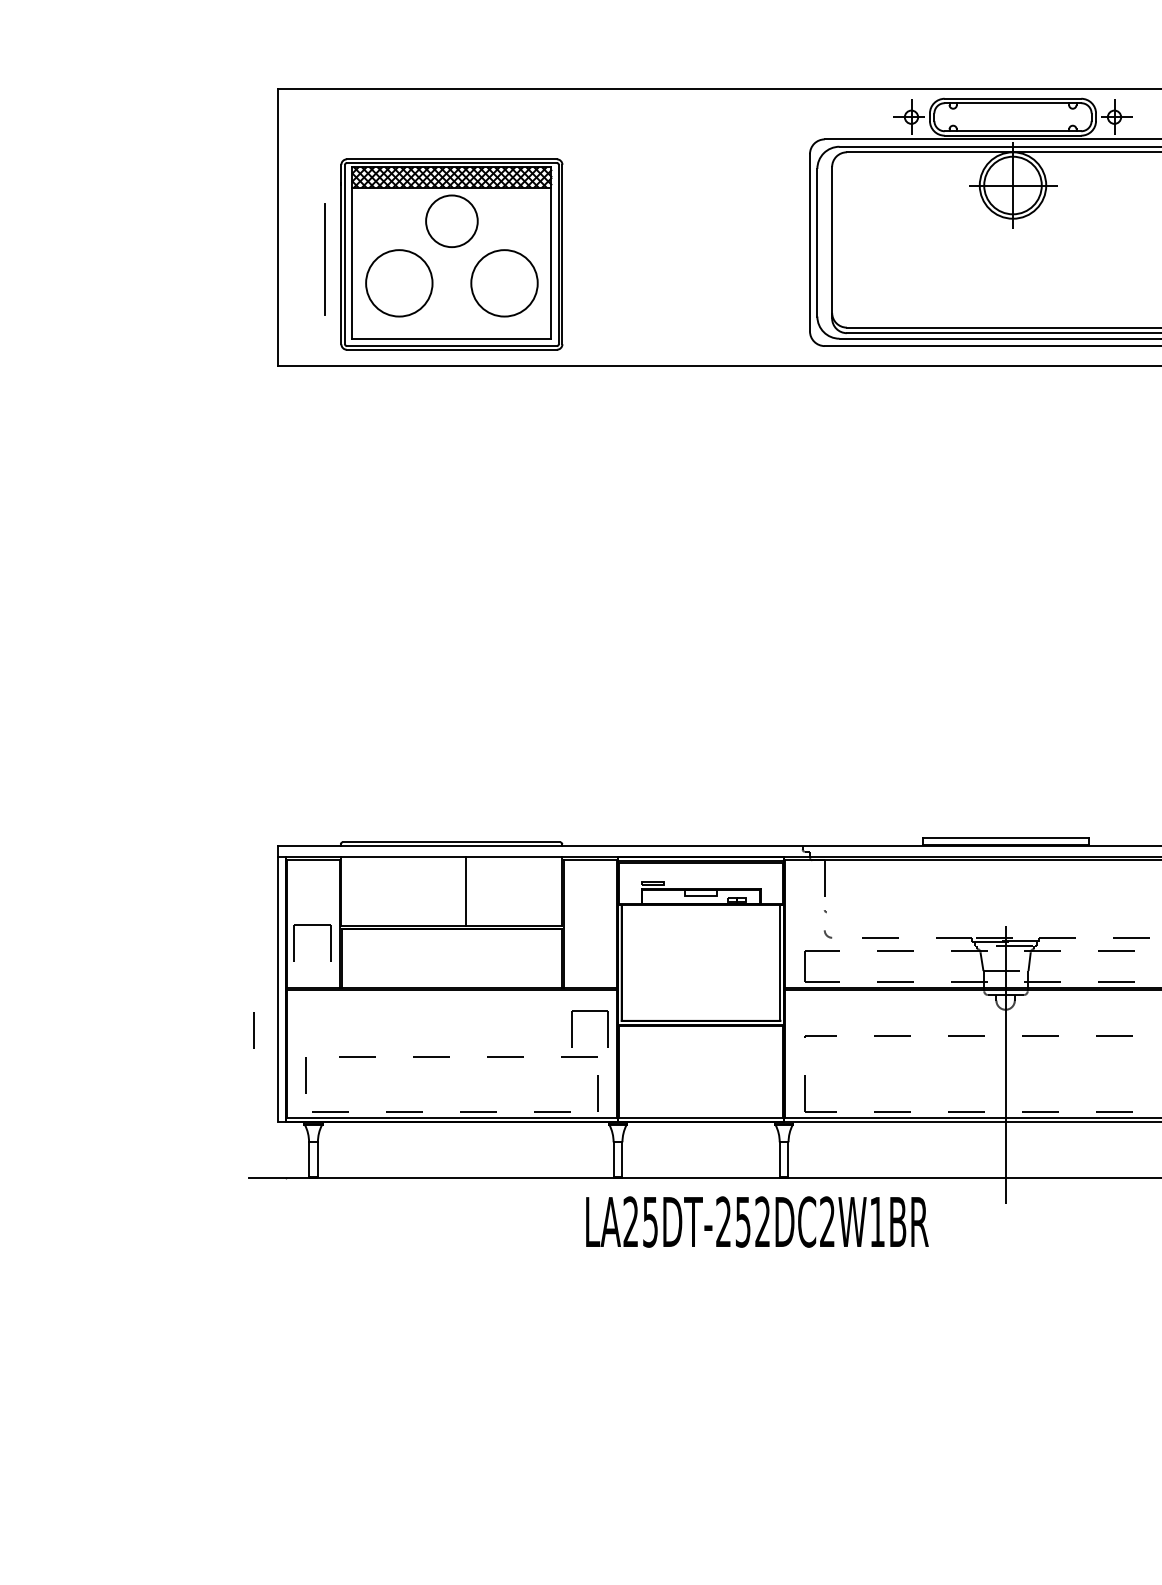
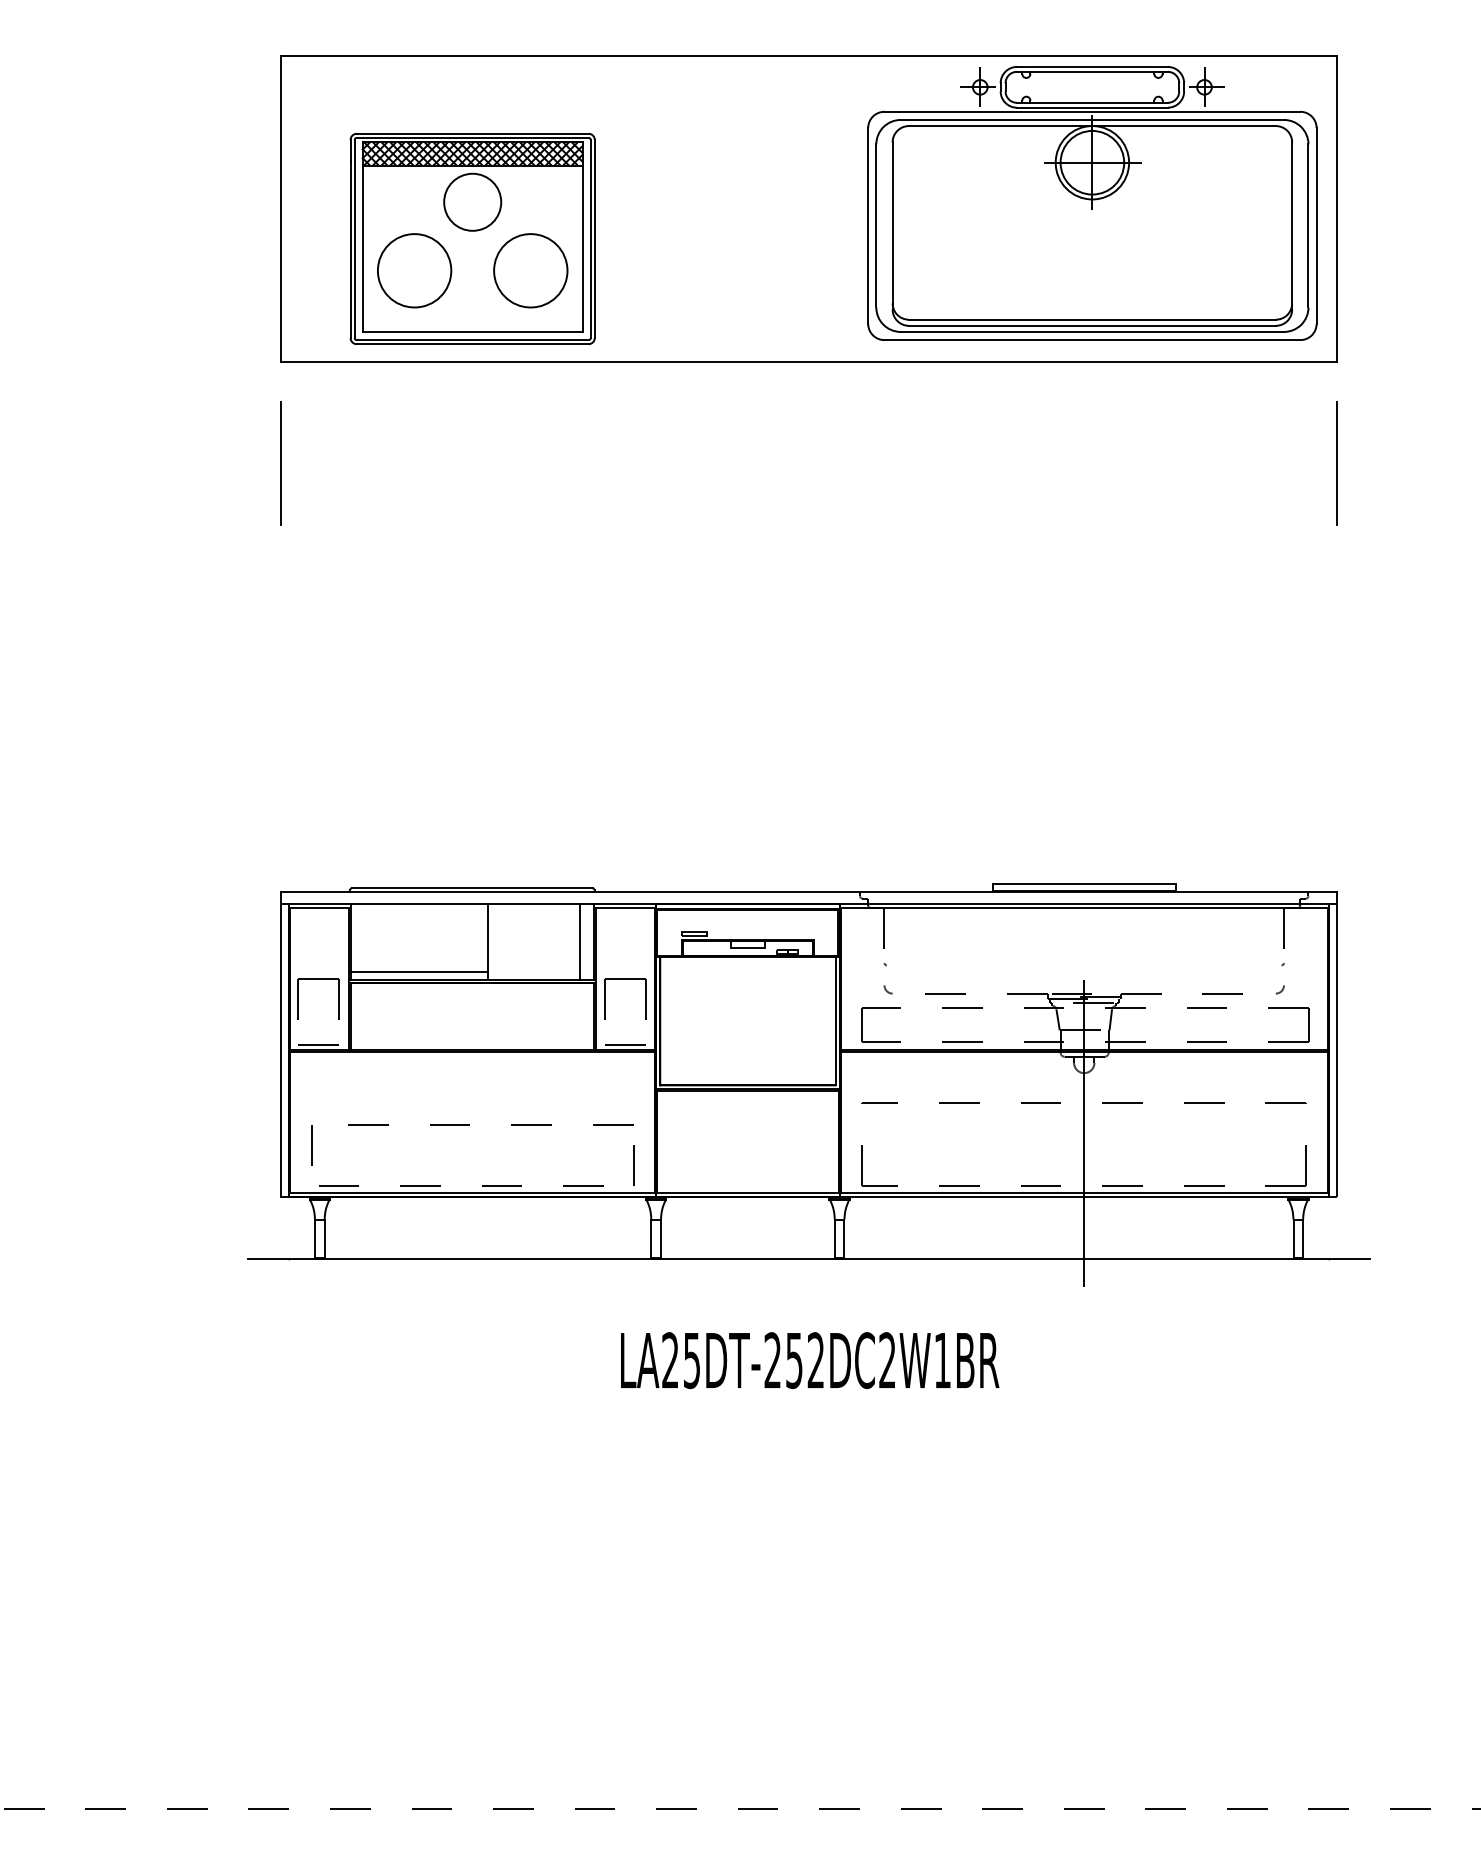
line: (324, 259) -> (280, 463), moved
line: (548, 890) -> (579, 941), added
line: (402, 917) -> (418, 971), added
line: (312, 983) -> (318, 1044), added
line: (589, 983) -> (624, 1044), added
part: (590, 1011) -> (625, 979), moved
line: (253, 1030) -> (253, 1095), removed
text: (757, 1221) -> (810, 1360), moved

